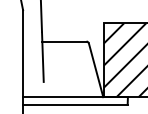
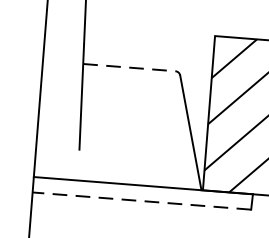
line: (64, 41) -> (129, 67), solid -> dashed
line: (74, 104) -> (140, 200), solid -> dashed

